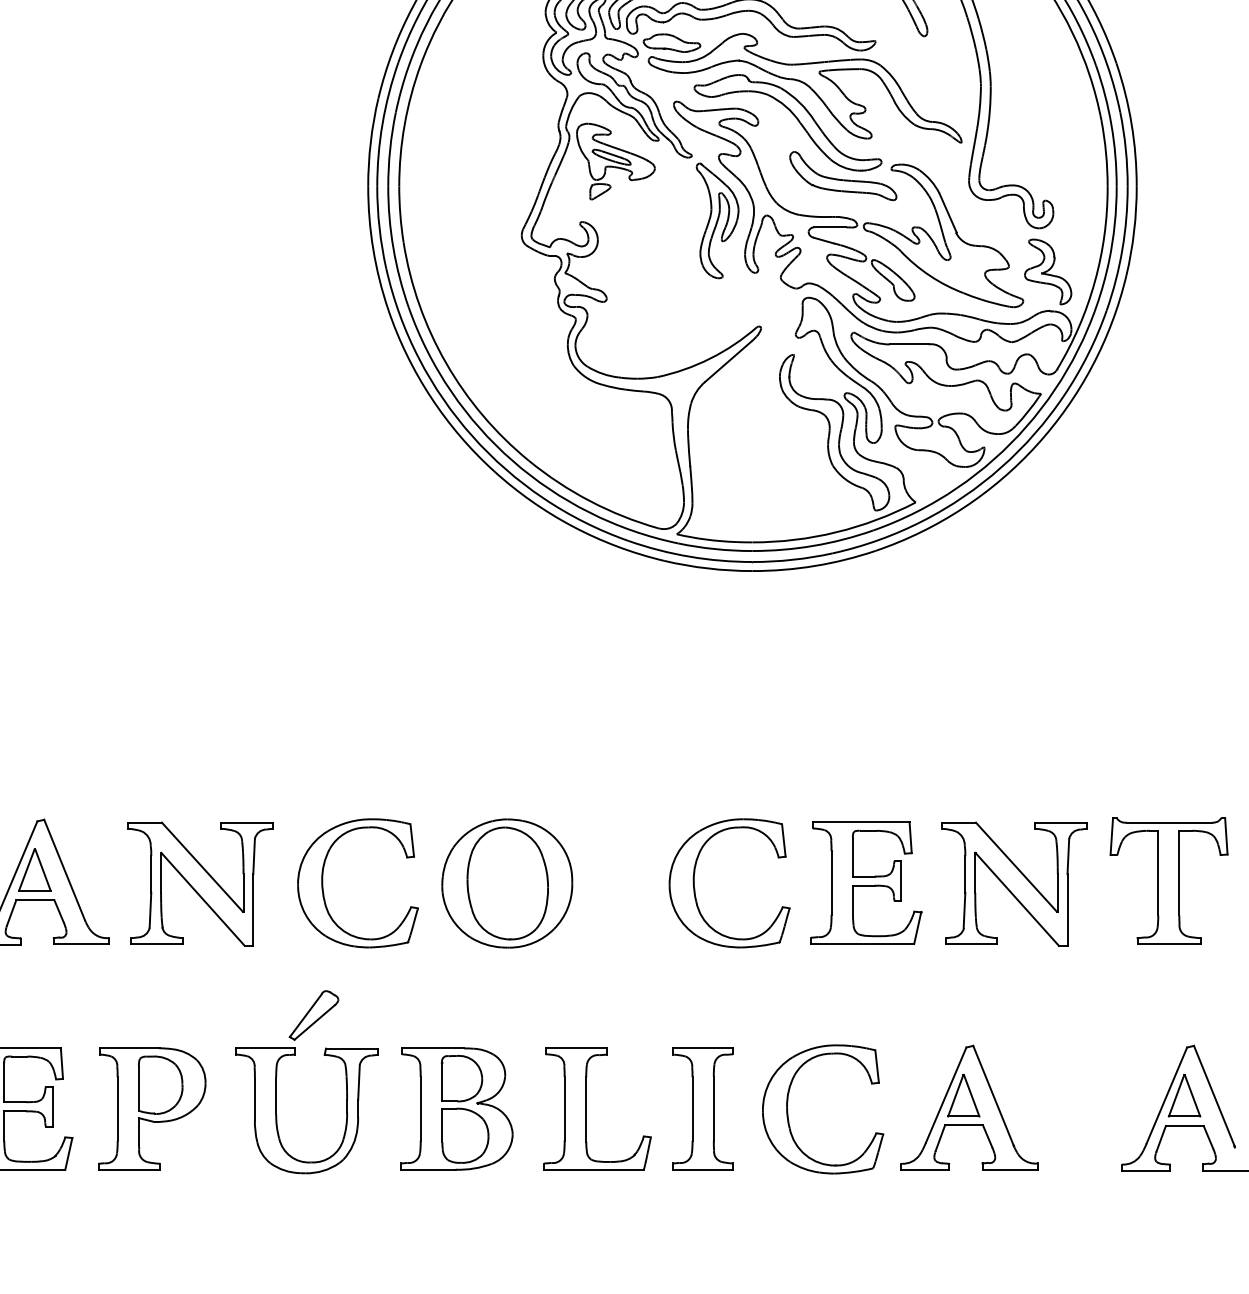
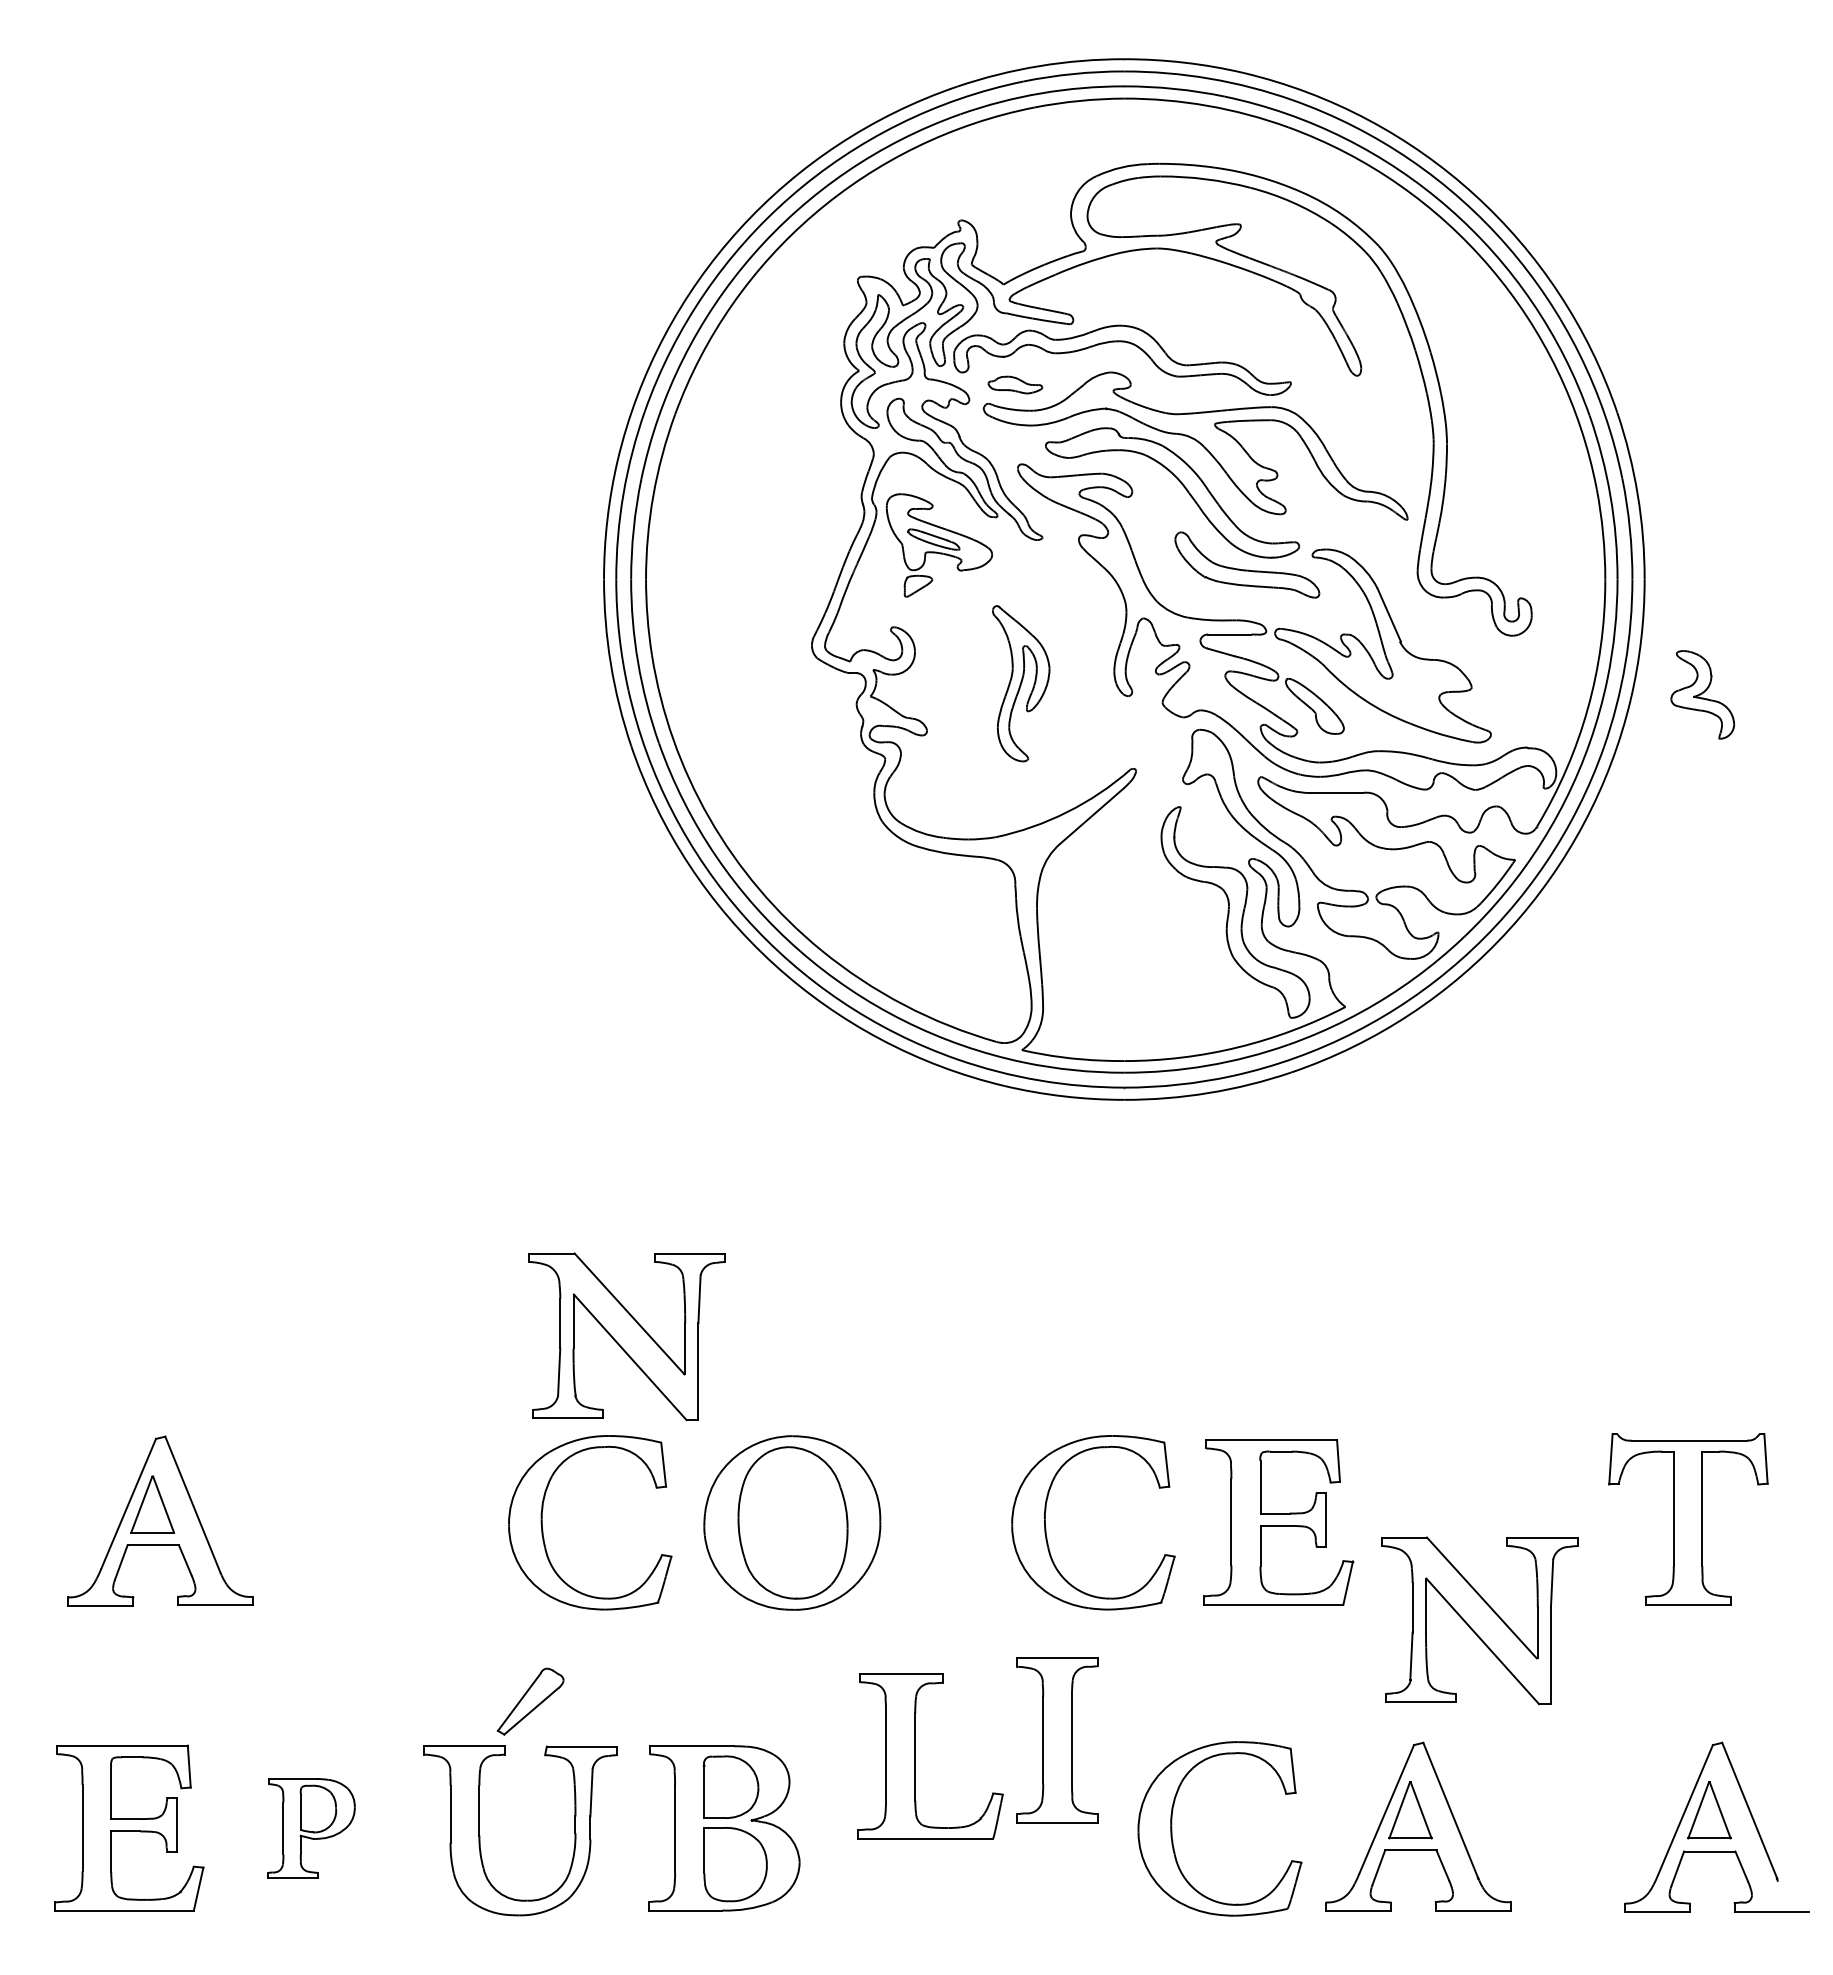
part: (672, 42) -> (1015, 384), size x0.7
part: (717, 220) -> (1021, 683), moved
part: (1047, 271) -> (1702, 694), moved
part: (200, 883) -> (626, 1336), moved
part: (1014, 883) -> (1479, 1620), moved
part: (152, 1109) -> (311, 1828), size x0.6
part: (586, 1109) -> (915, 1756), moved
part: (703, 1109) -> (1057, 1740), moved

